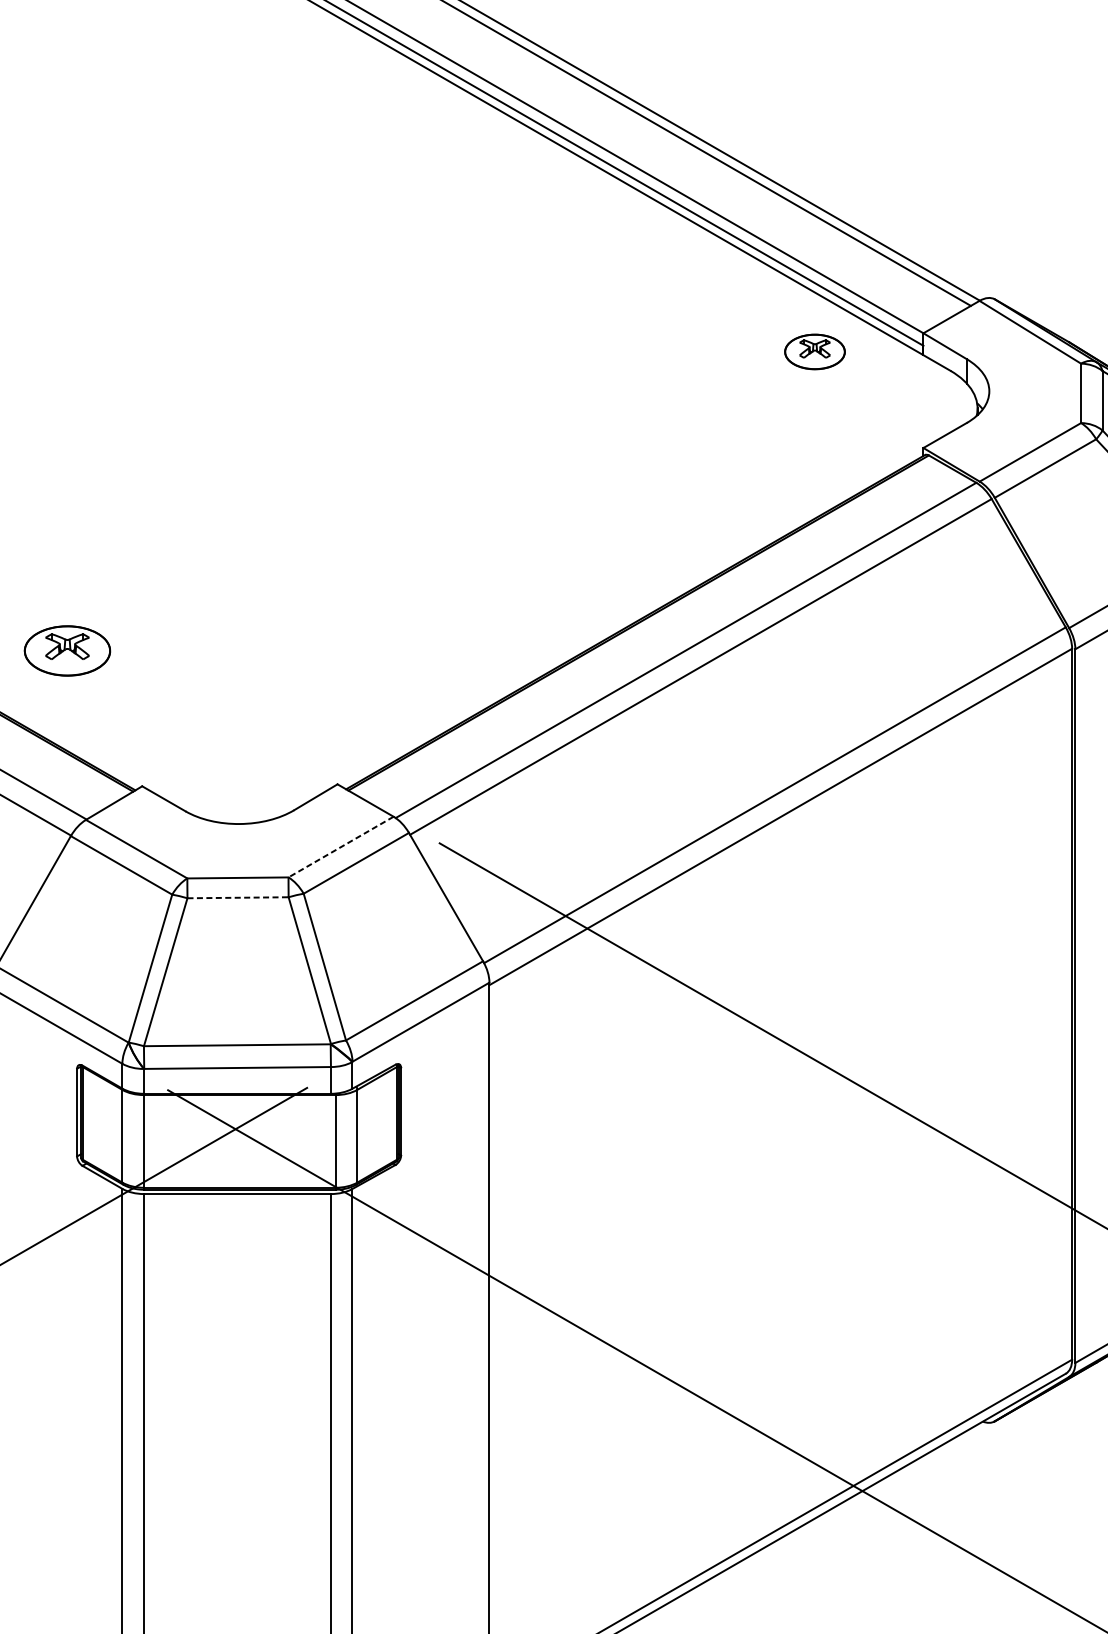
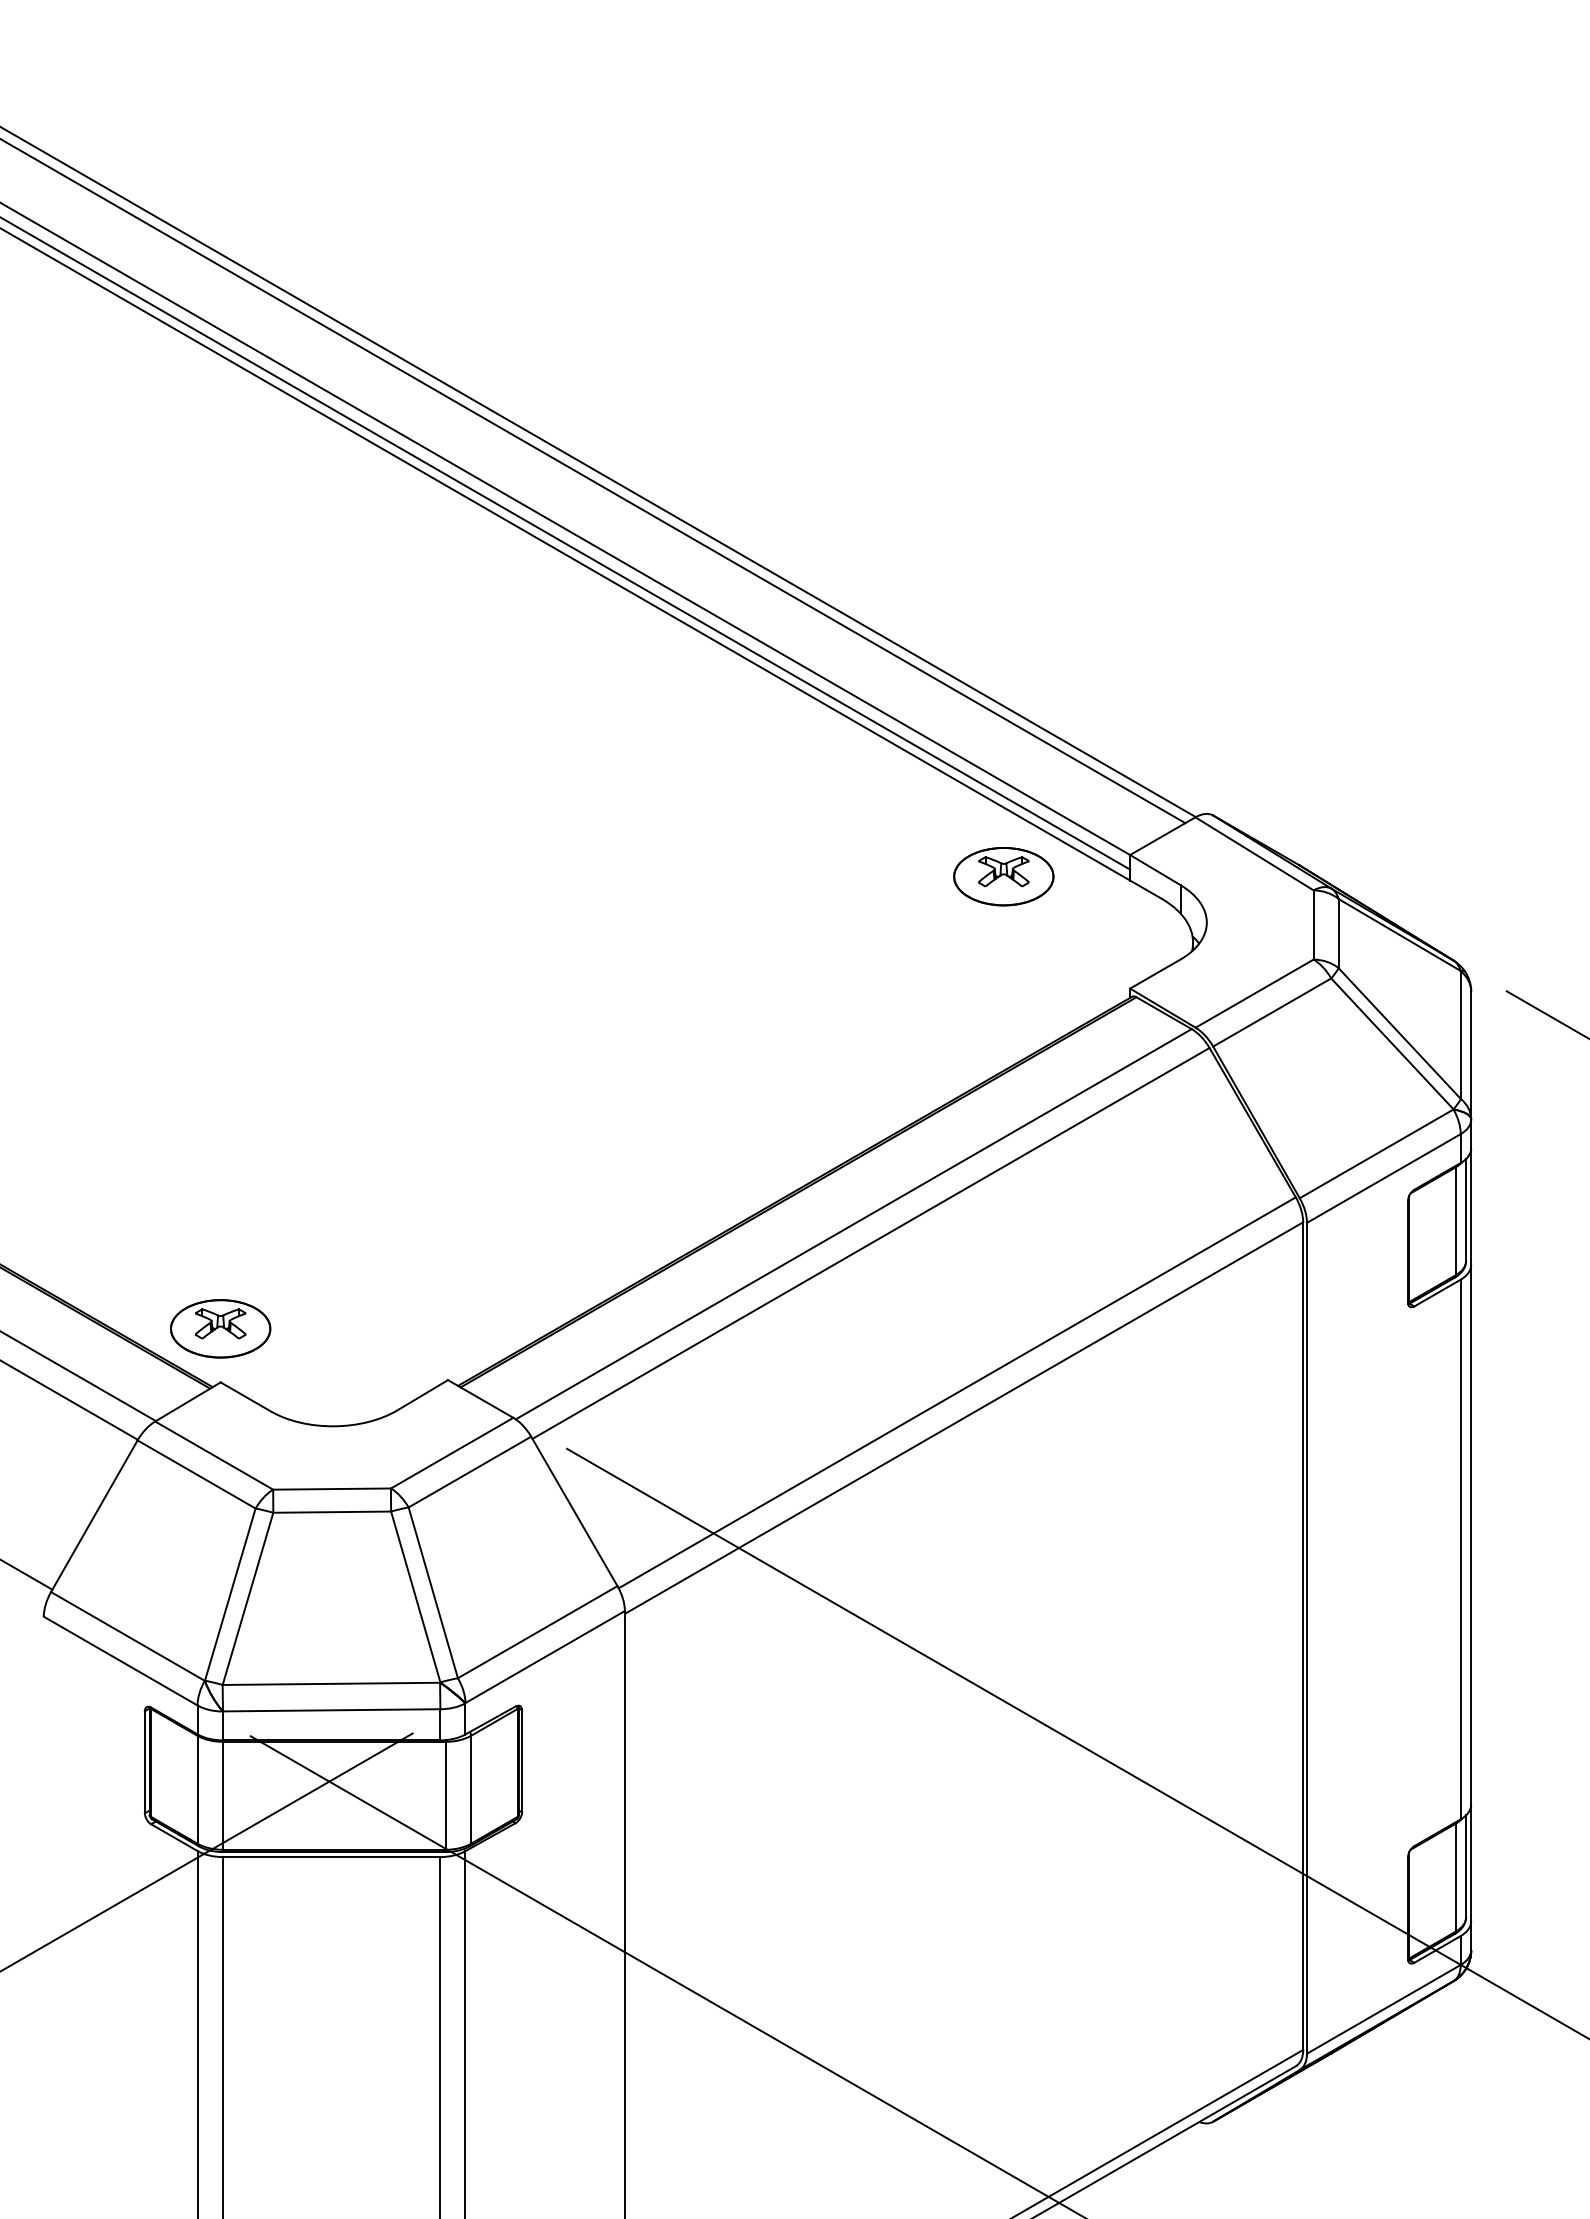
part: (814, 351) -> (1003, 876), size x1.43
part: (67, 650) -> (220, 1328), moved
line: (341, 847) -> (452, 1453), dashed -> solid
line: (238, 898) -> (332, 1512), dashed -> solid

